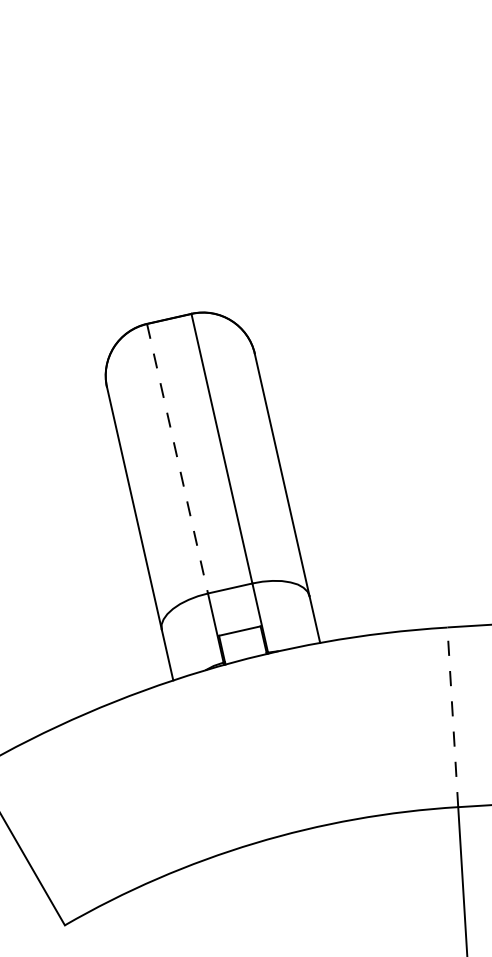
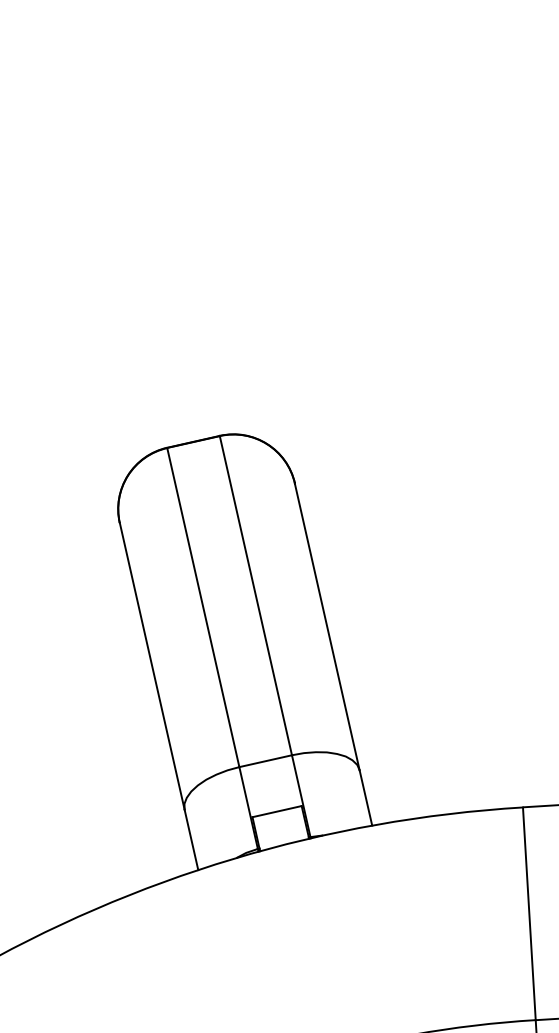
line: (177, 459) -> (203, 608), dashed -> solid
line: (452, 717) -> (528, 913), dashed -> solid

